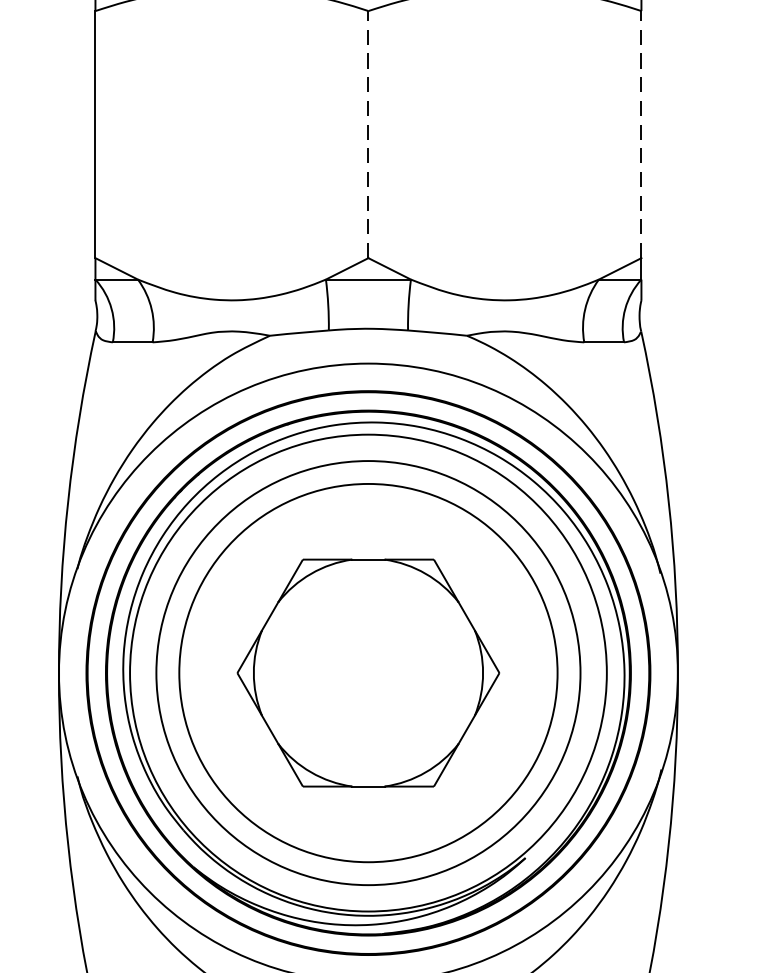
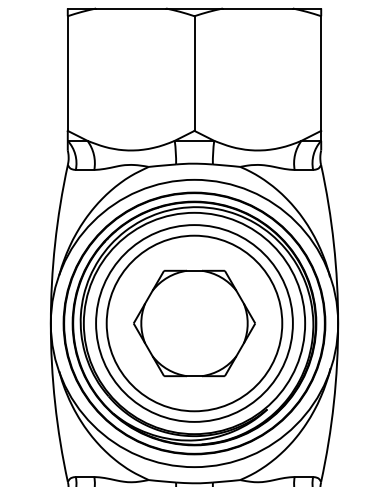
line: (368, 134) -> (194, 73), dashed -> solid
line: (642, 134) -> (321, 73), dashed -> solid

